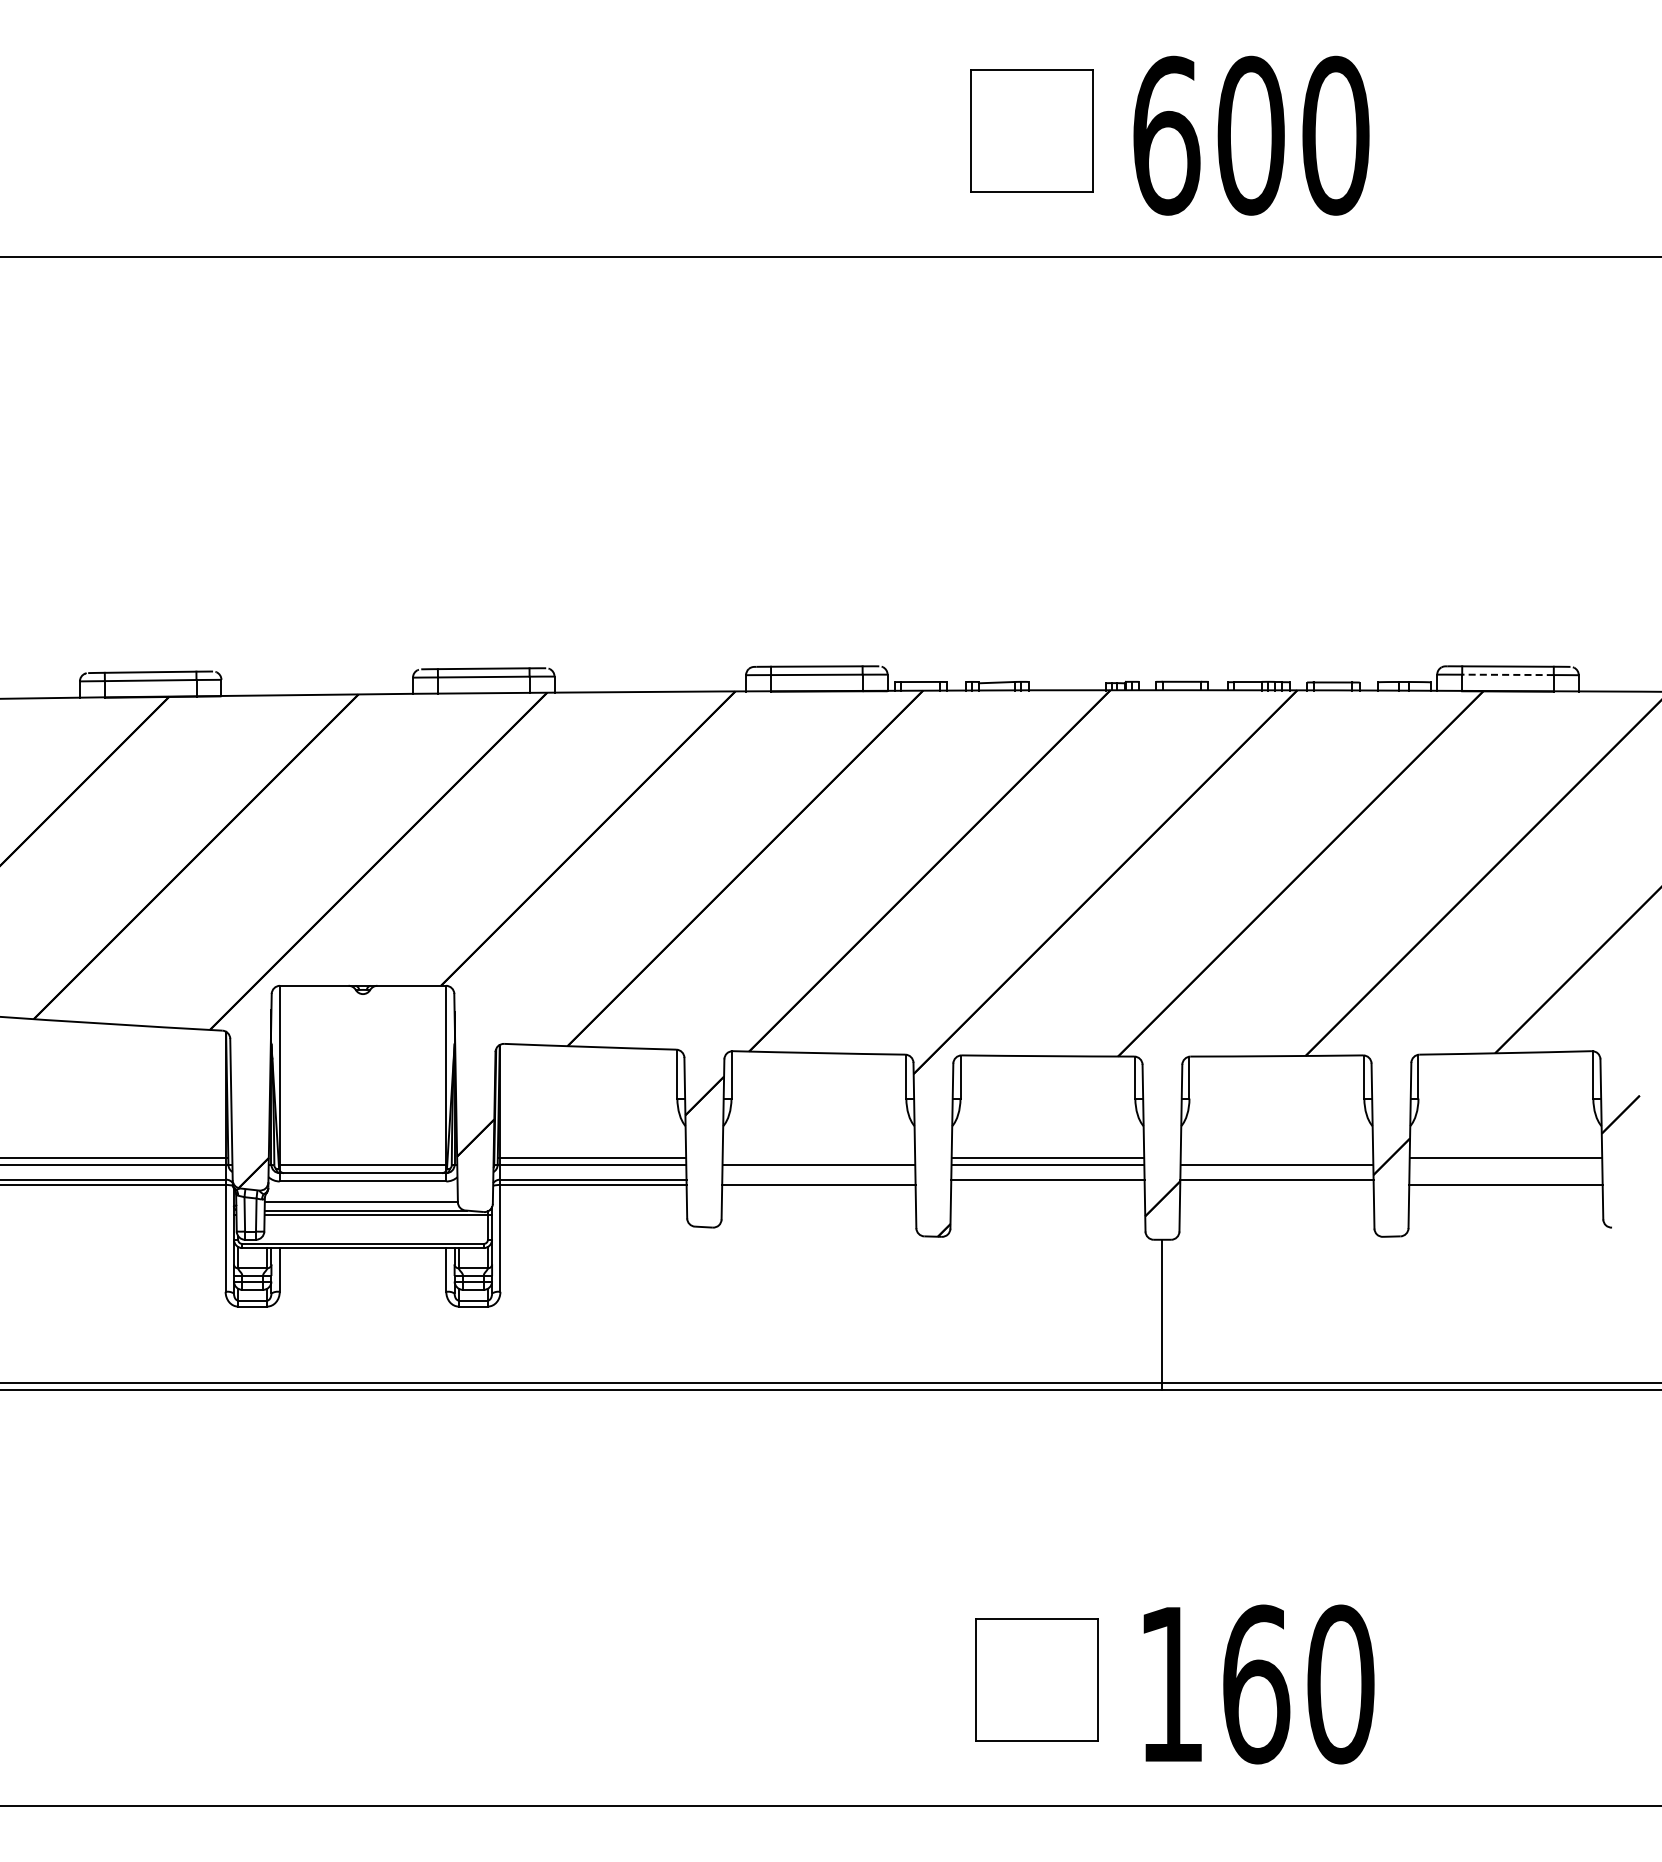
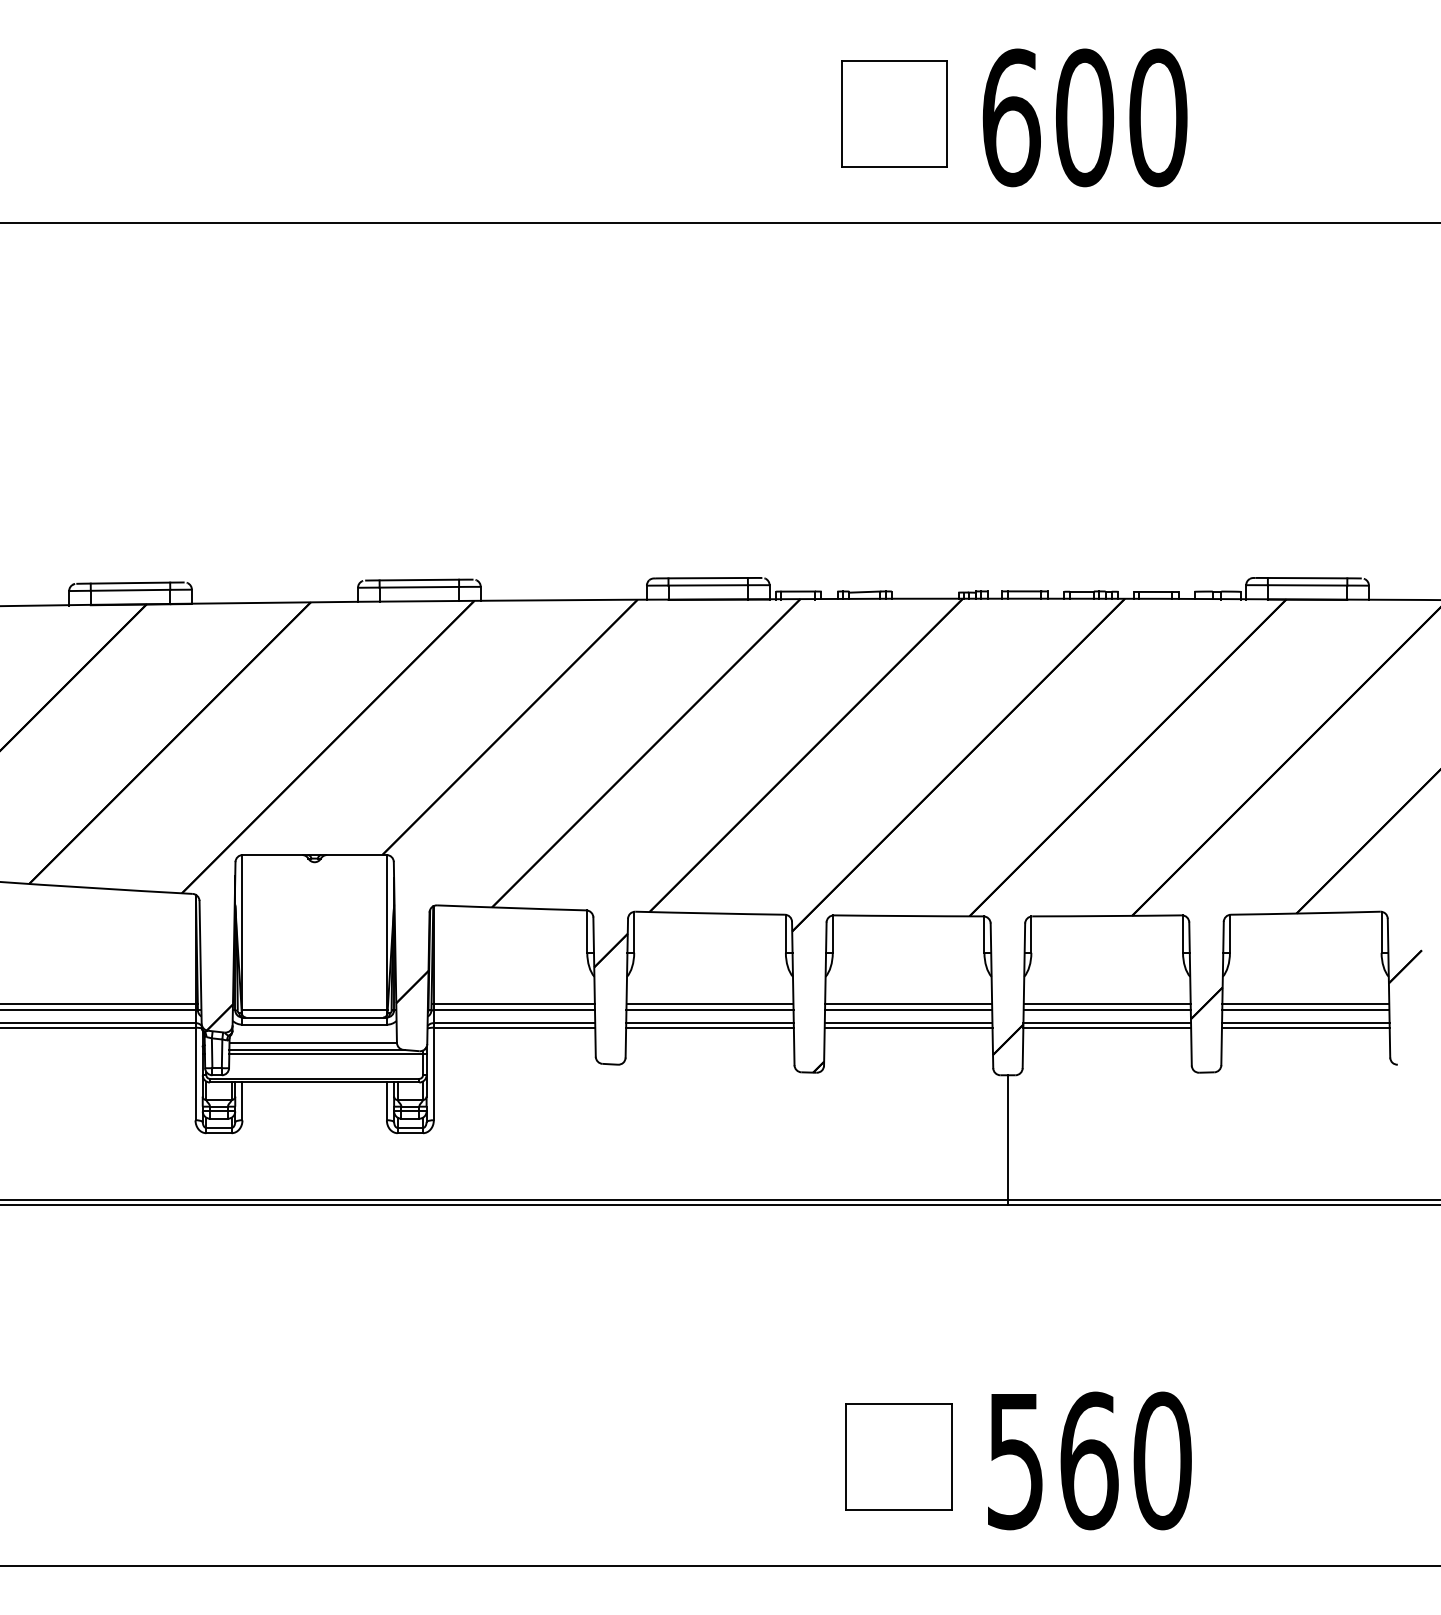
line: (1507, 674) -> (1307, 585), dashed -> solid
line: (818, 1157) -> (709, 1003), added
line: (1276, 1157) -> (1106, 1003), added
line: (1505, 1164) -> (1305, 1009), added
line: (818, 1179) -> (709, 1022), added
line: (1505, 1179) -> (1305, 1022), added
line: (1047, 1184) -> (908, 1027), added
line: (1276, 1184) -> (1106, 1027), added
text: (1170, 1685) -> (1014, 1461), 160 -> 560

